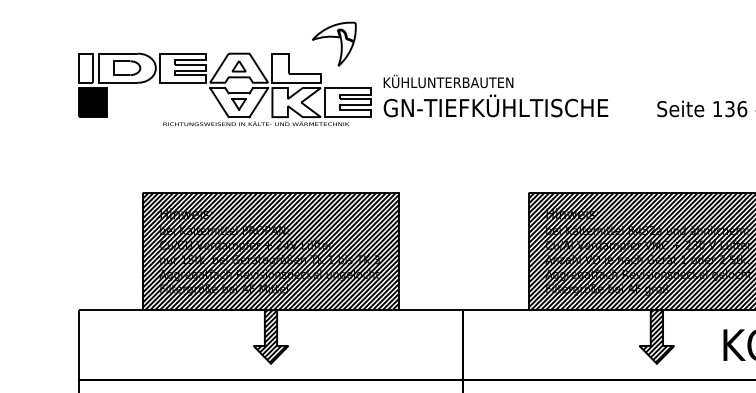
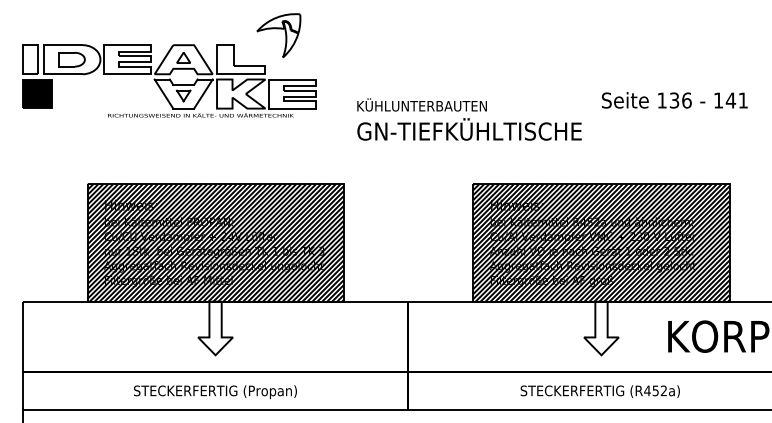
text: (495, 96) -> (469, 119), moved
hatch: (269, 336) -> (214, 327), removed
hatch: (655, 336) -> (600, 327), removed

